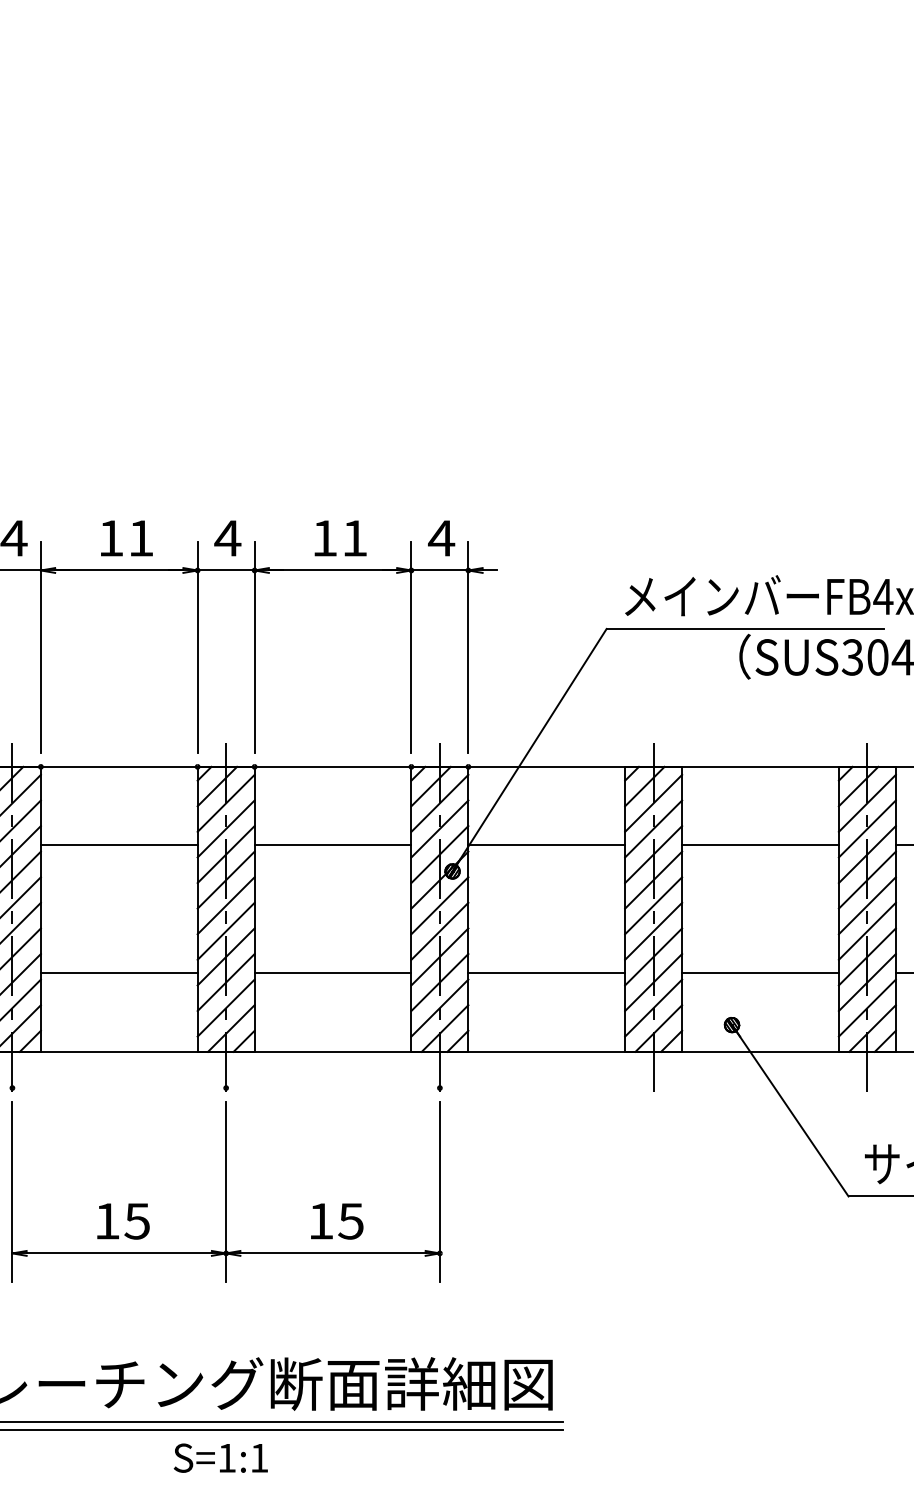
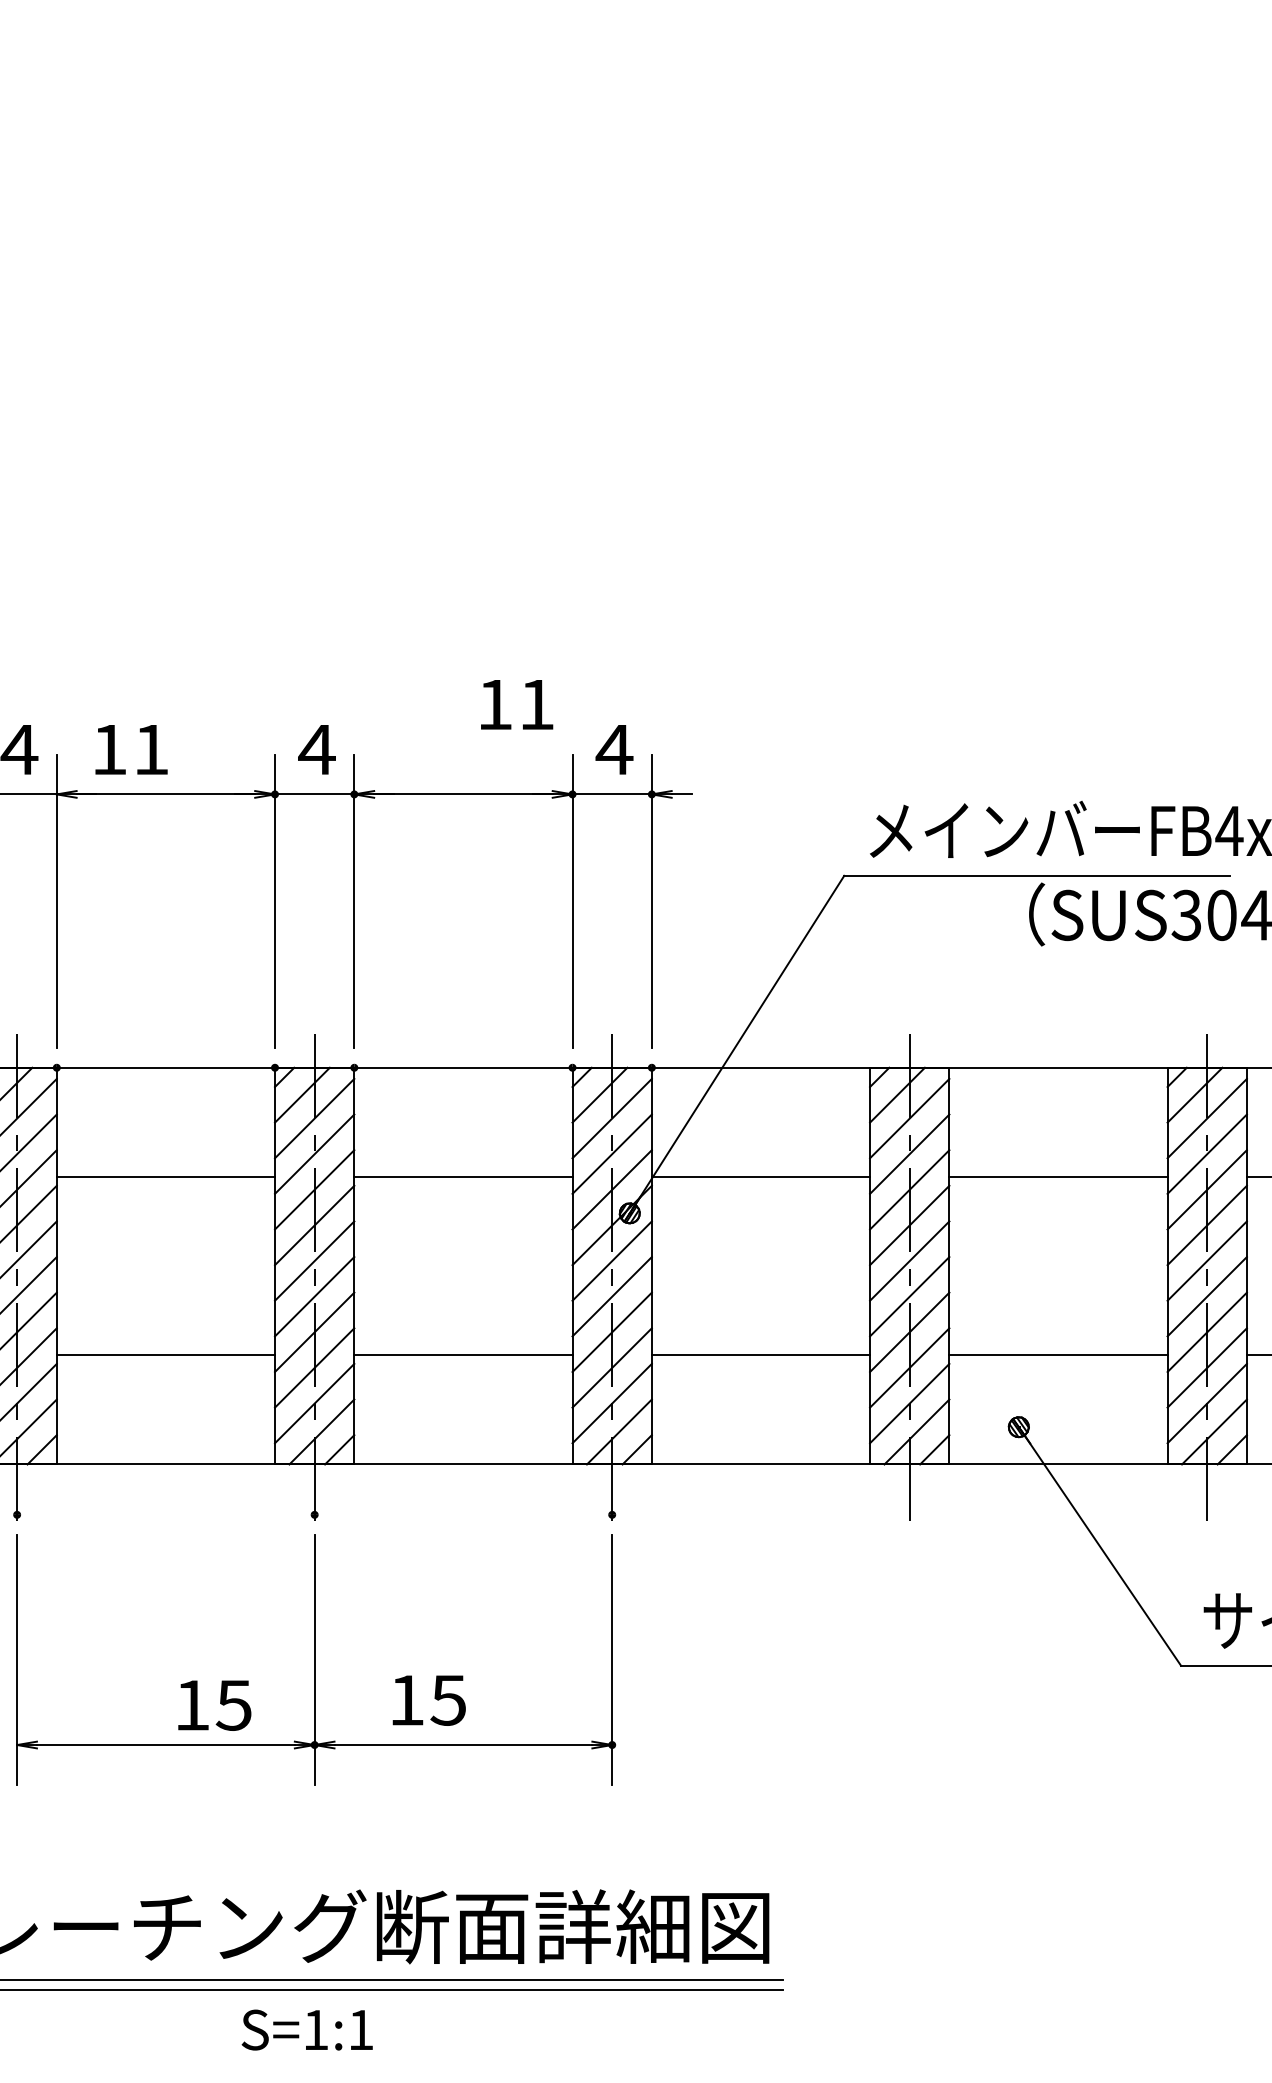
text: (126, 538) -> (131, 749), moved
text: (340, 538) -> (517, 704), moved
text: (123, 1221) -> (214, 1705), moved
text: (336, 1221) -> (428, 1700), moved

